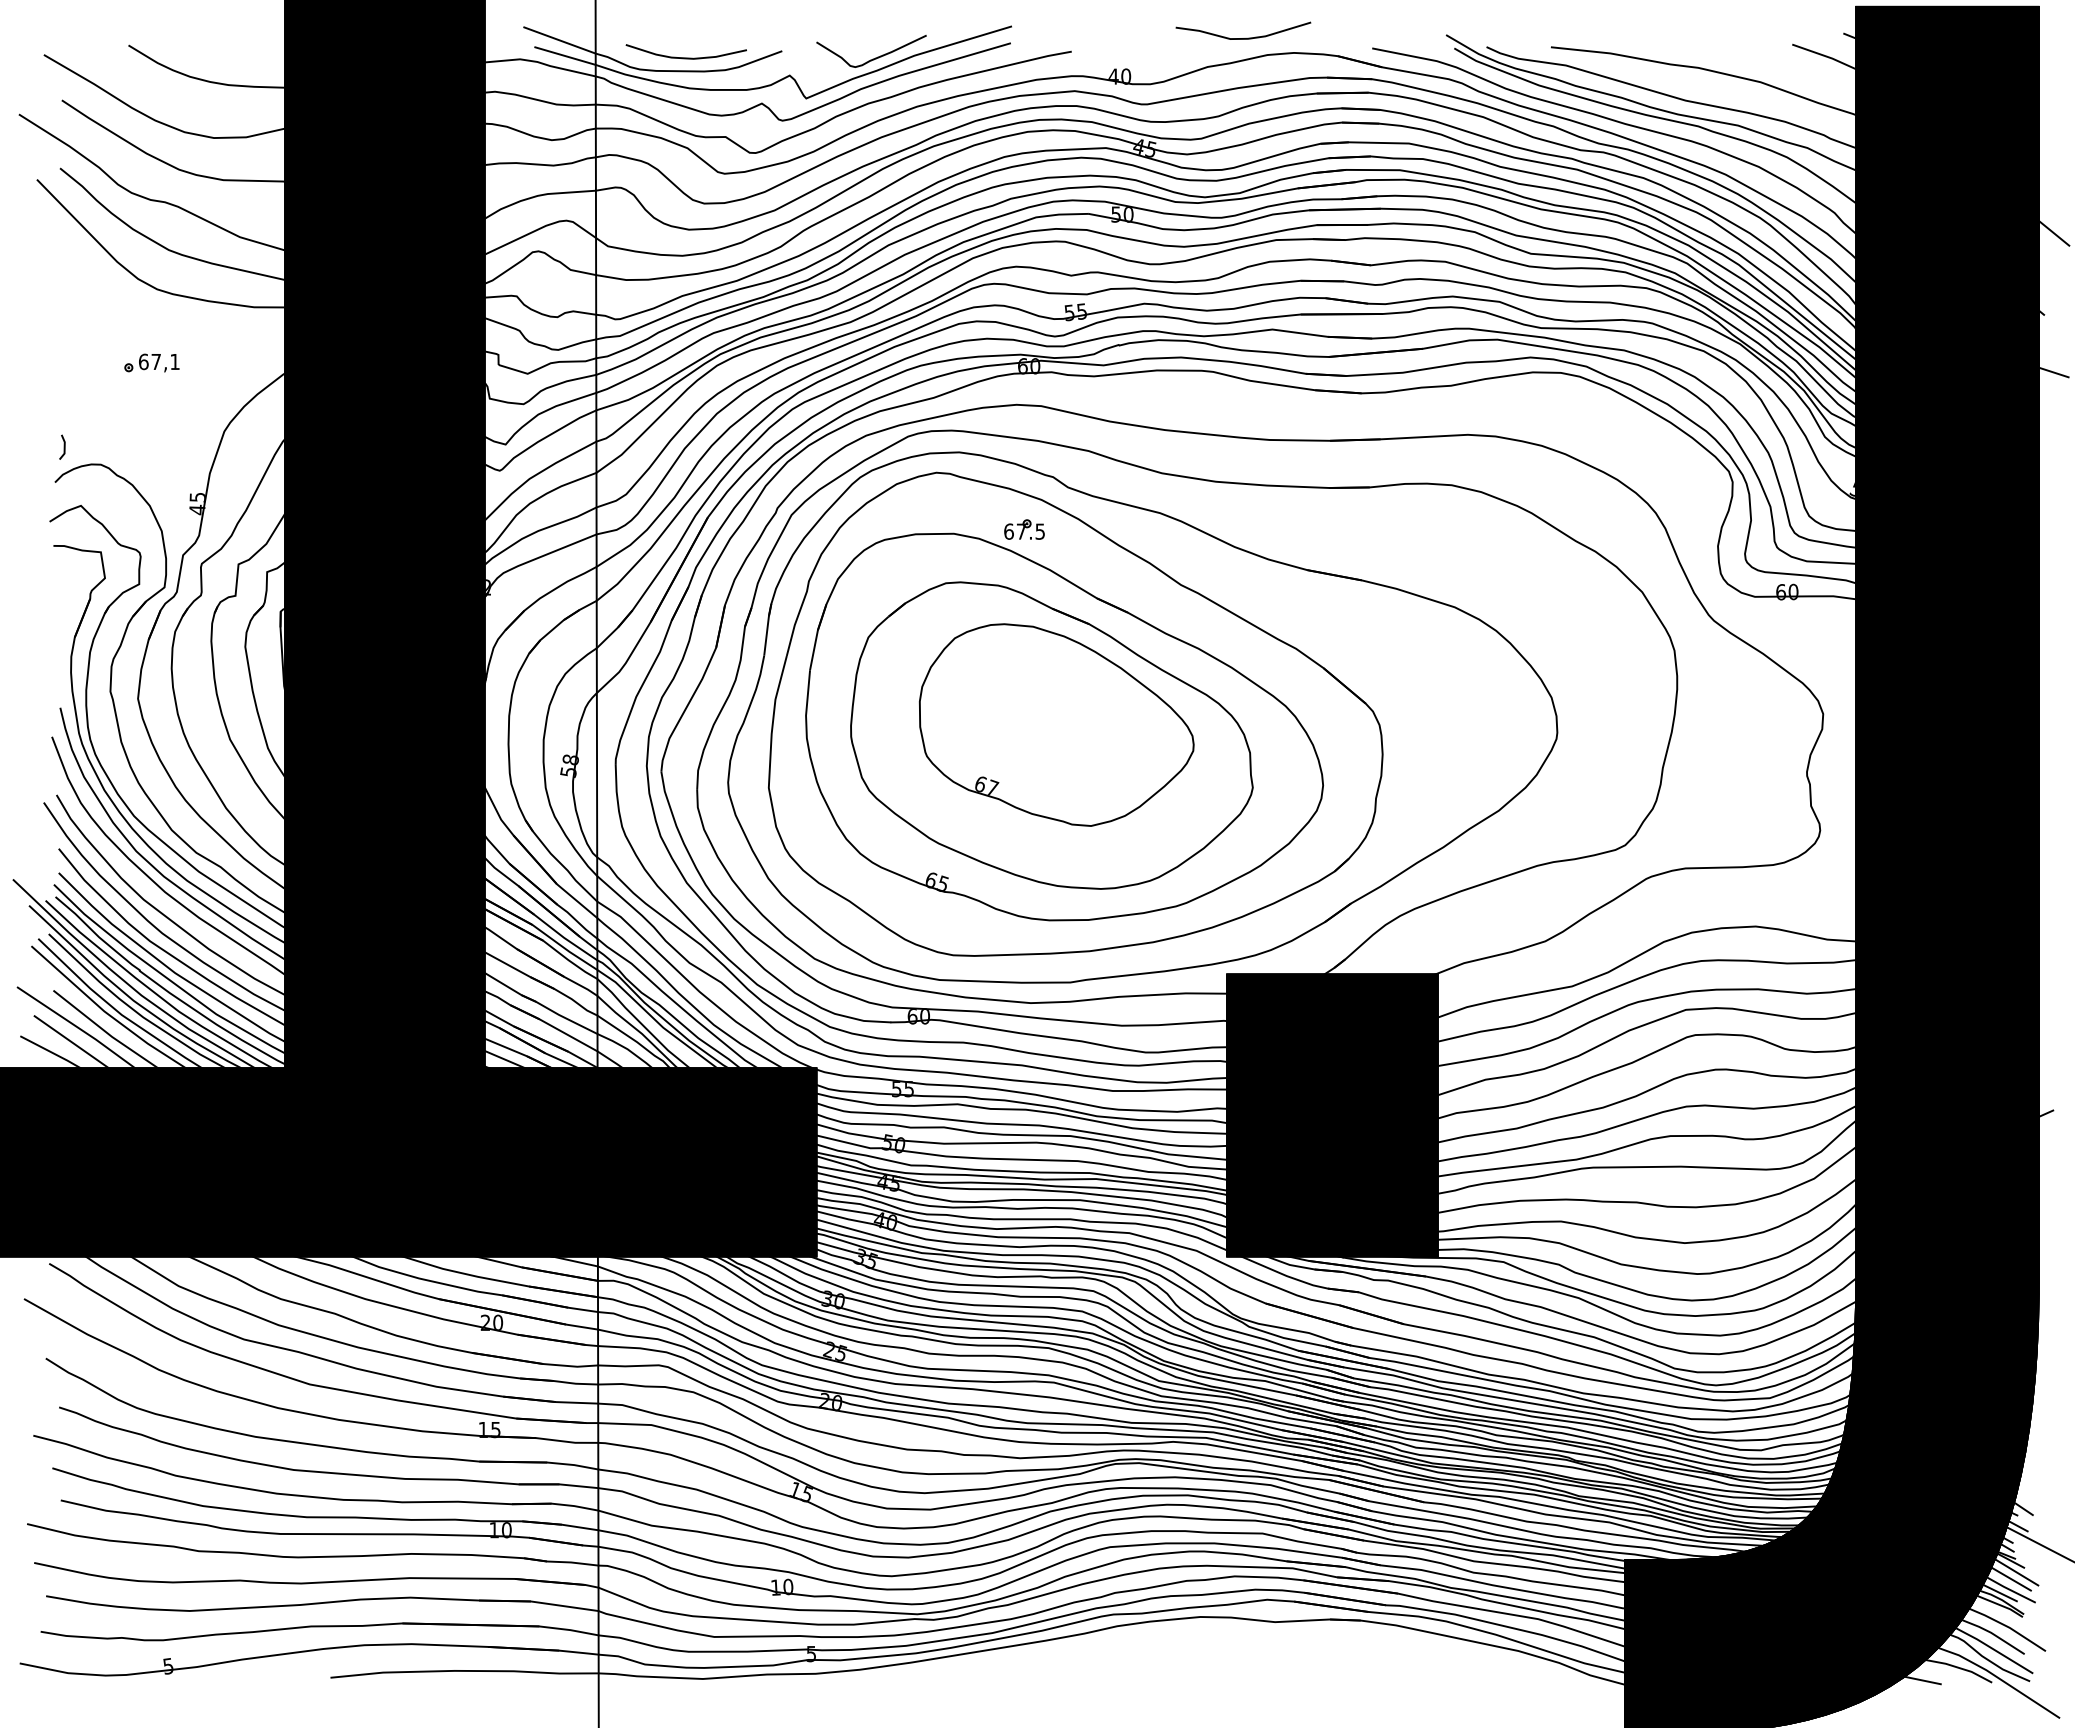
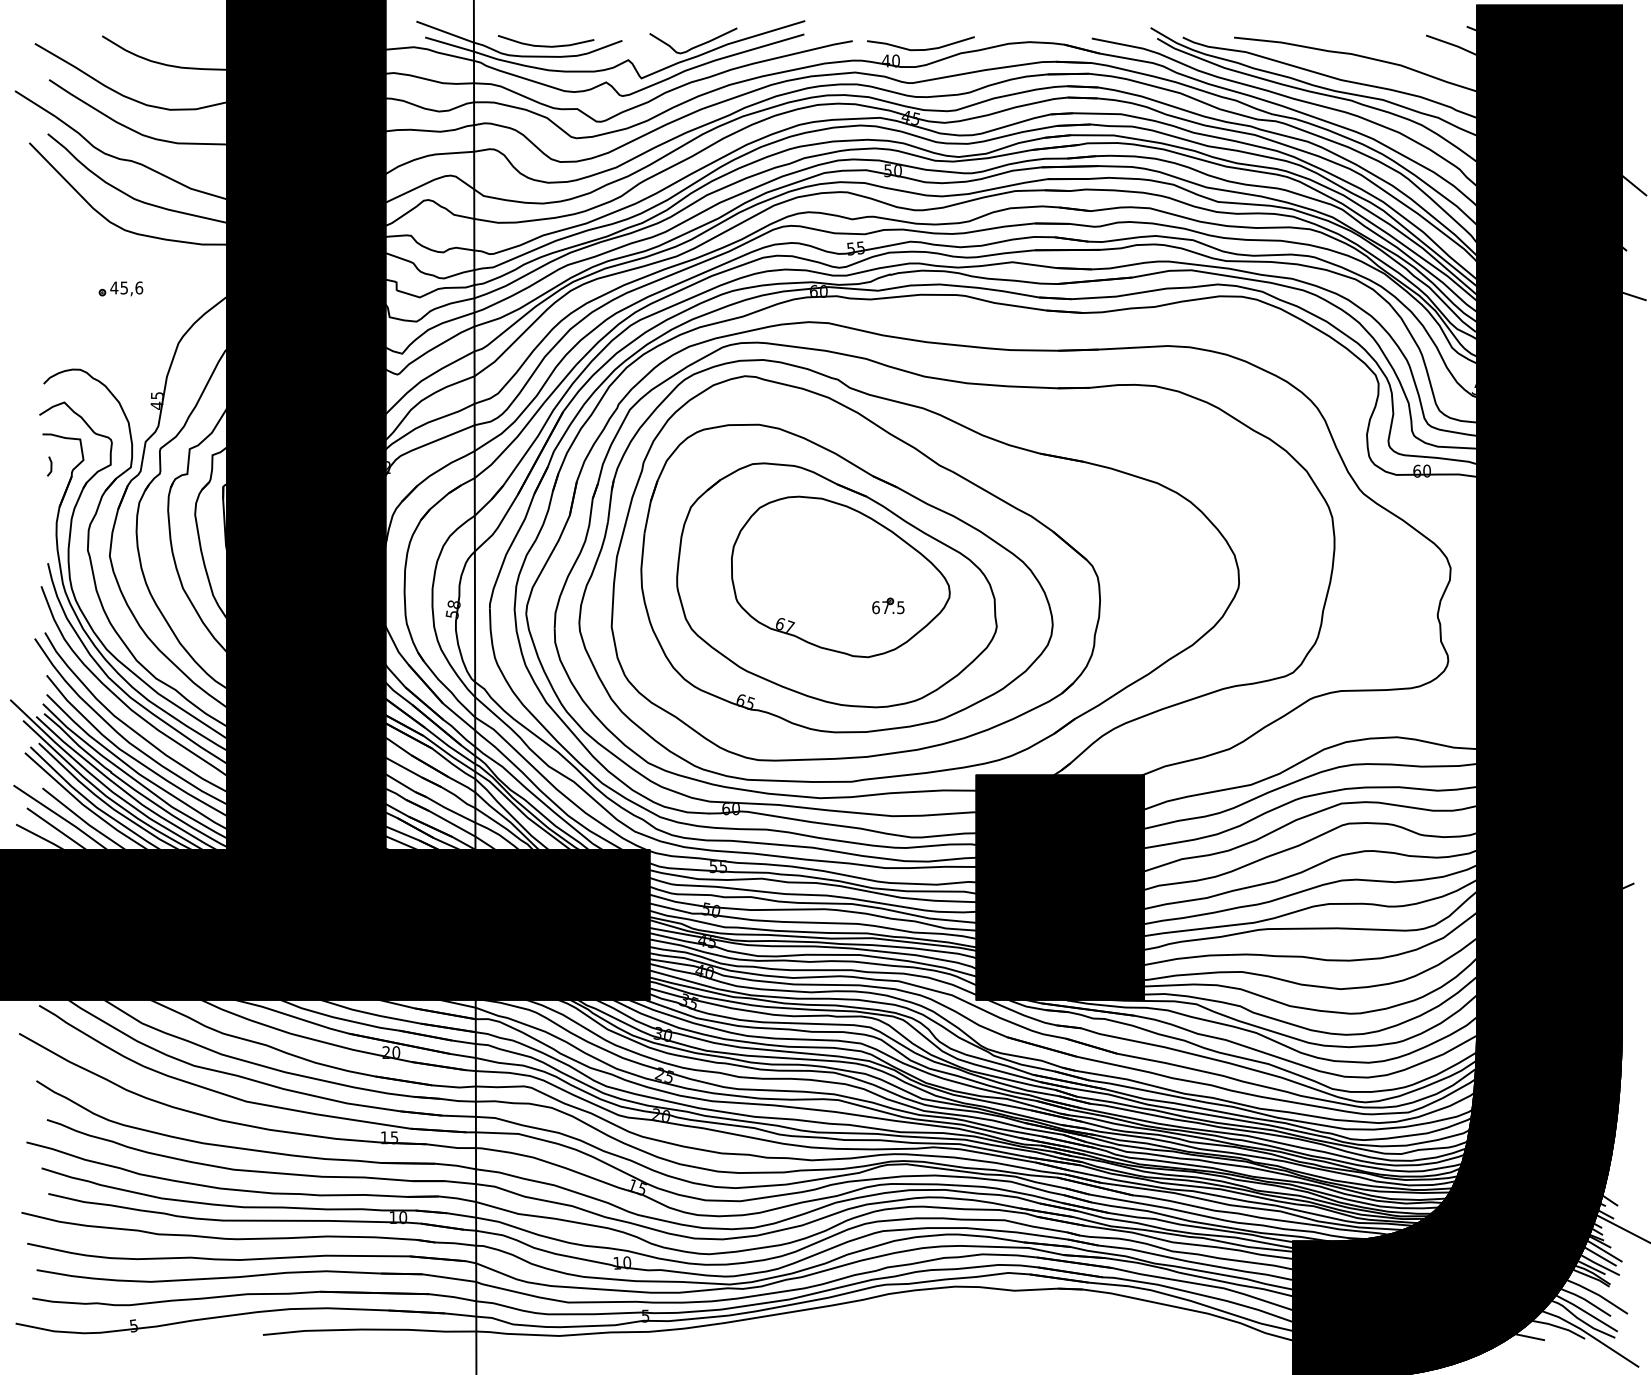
curve: (1243, 38) -> (920, 49), moved
text: (159, 361) -> (126, 287), 67,1 -> 45,6
line: (63, 446) -> (50, 465), moved
part: (1024, 529) -> (888, 605), moved

